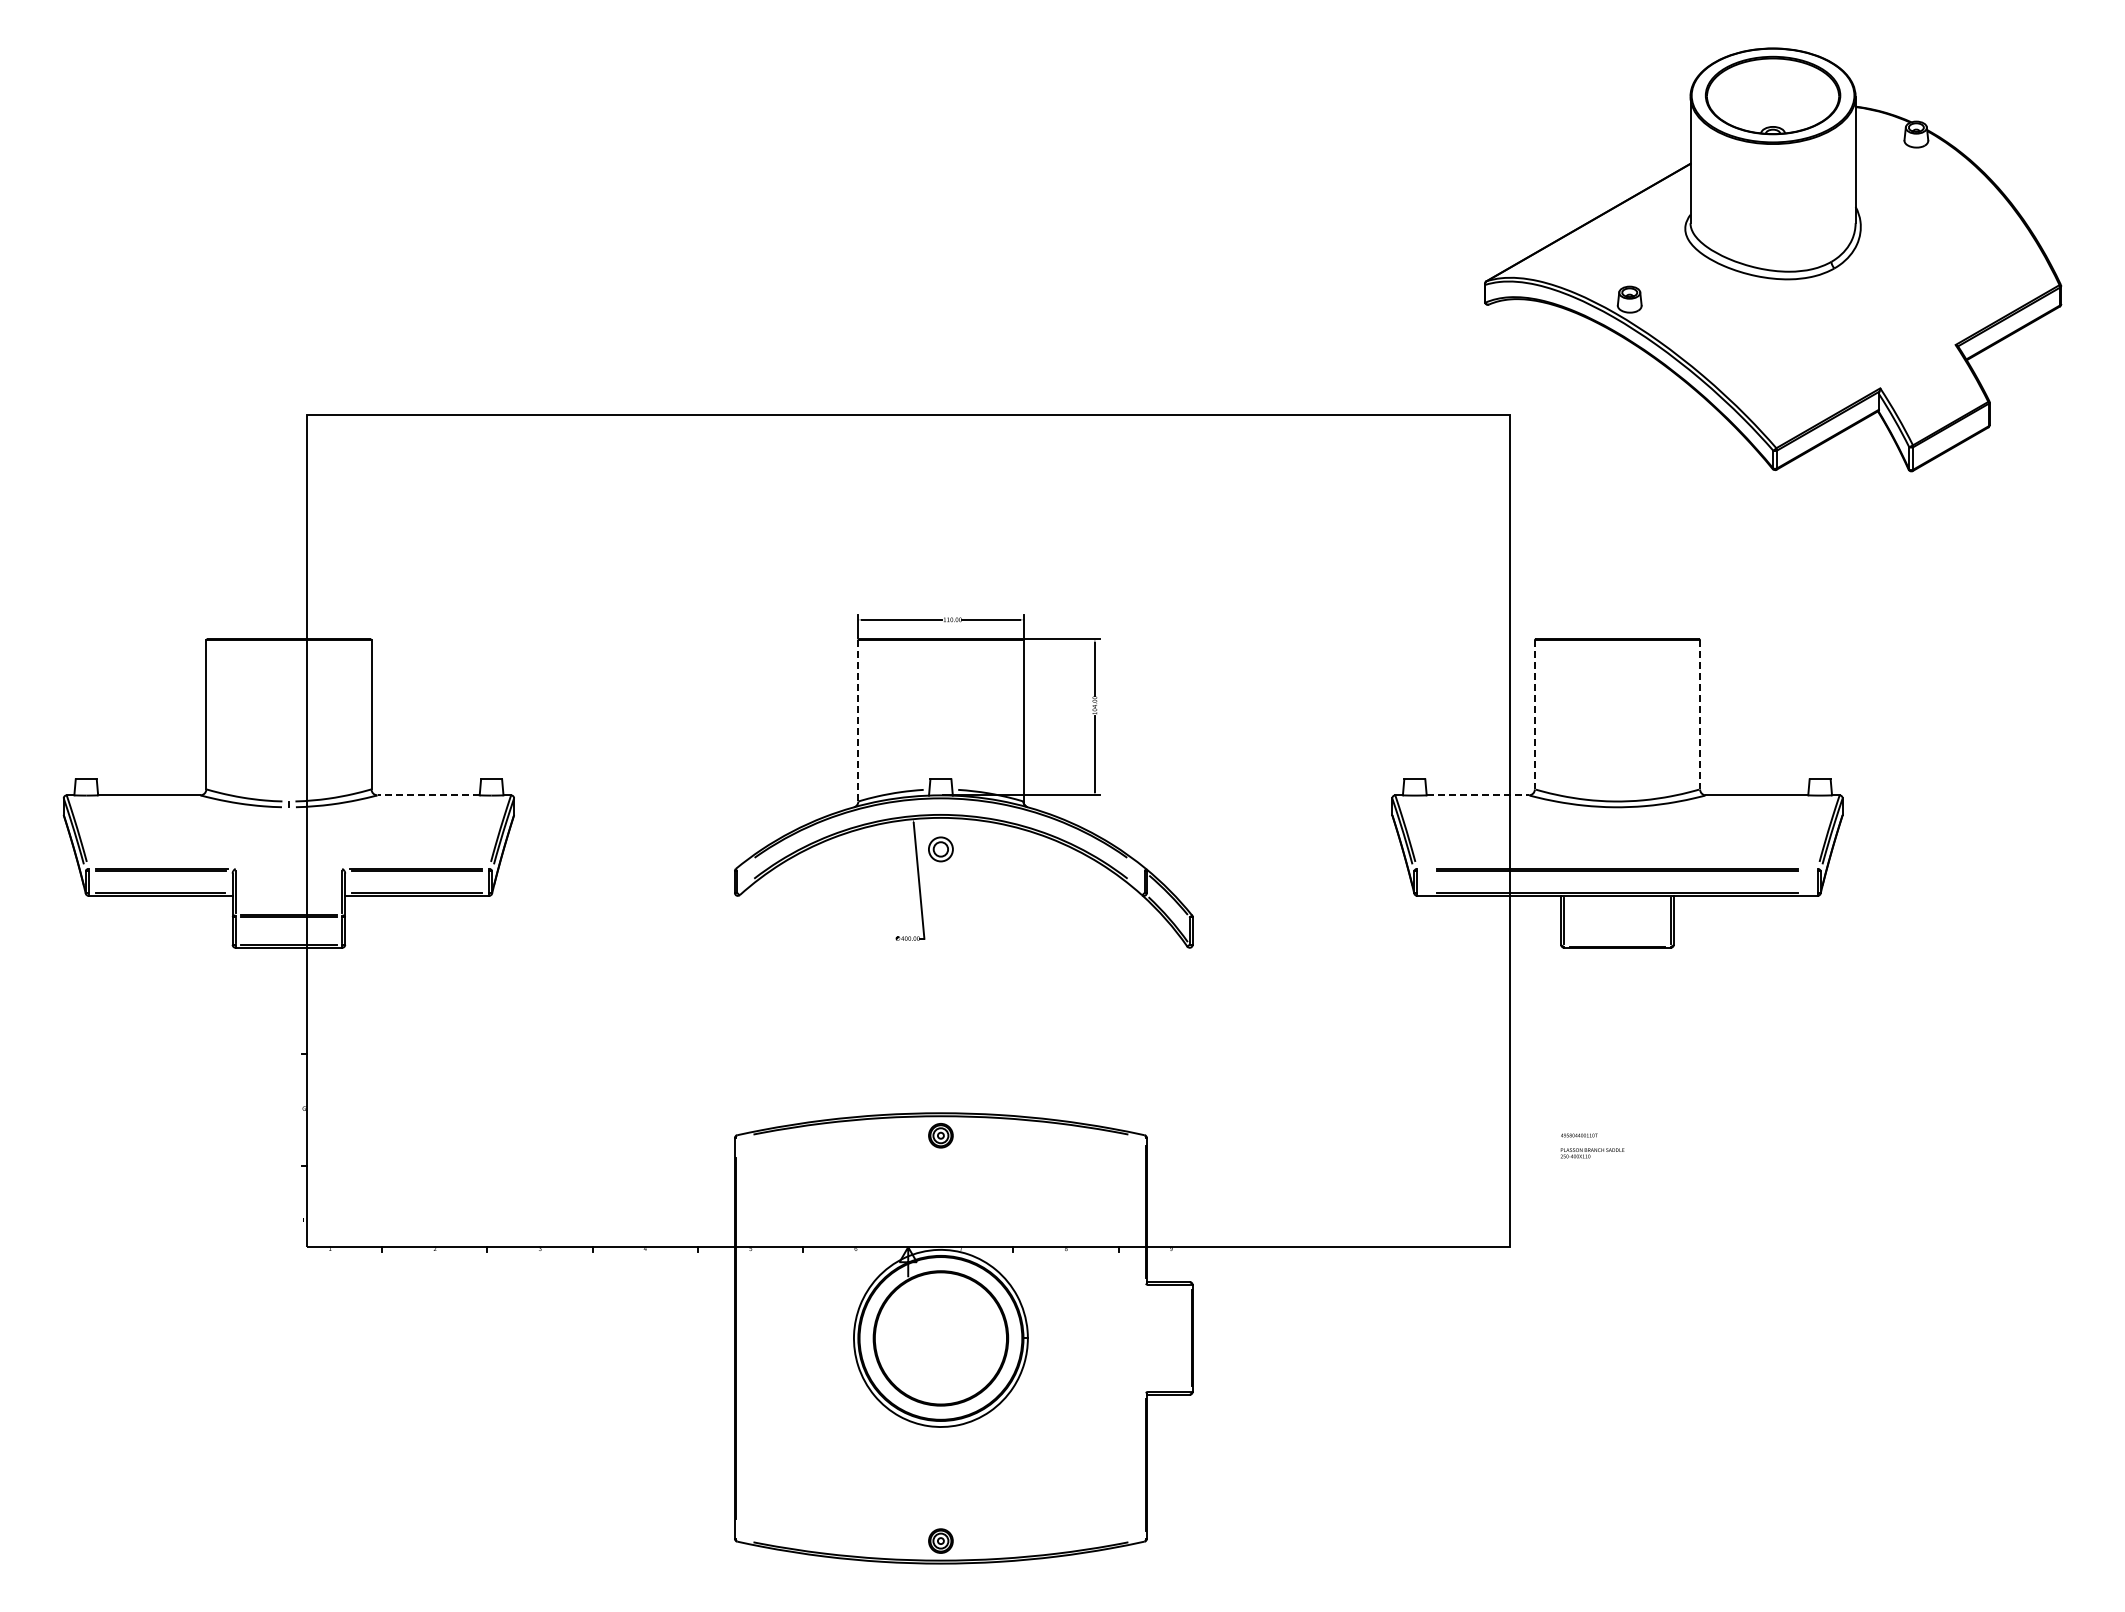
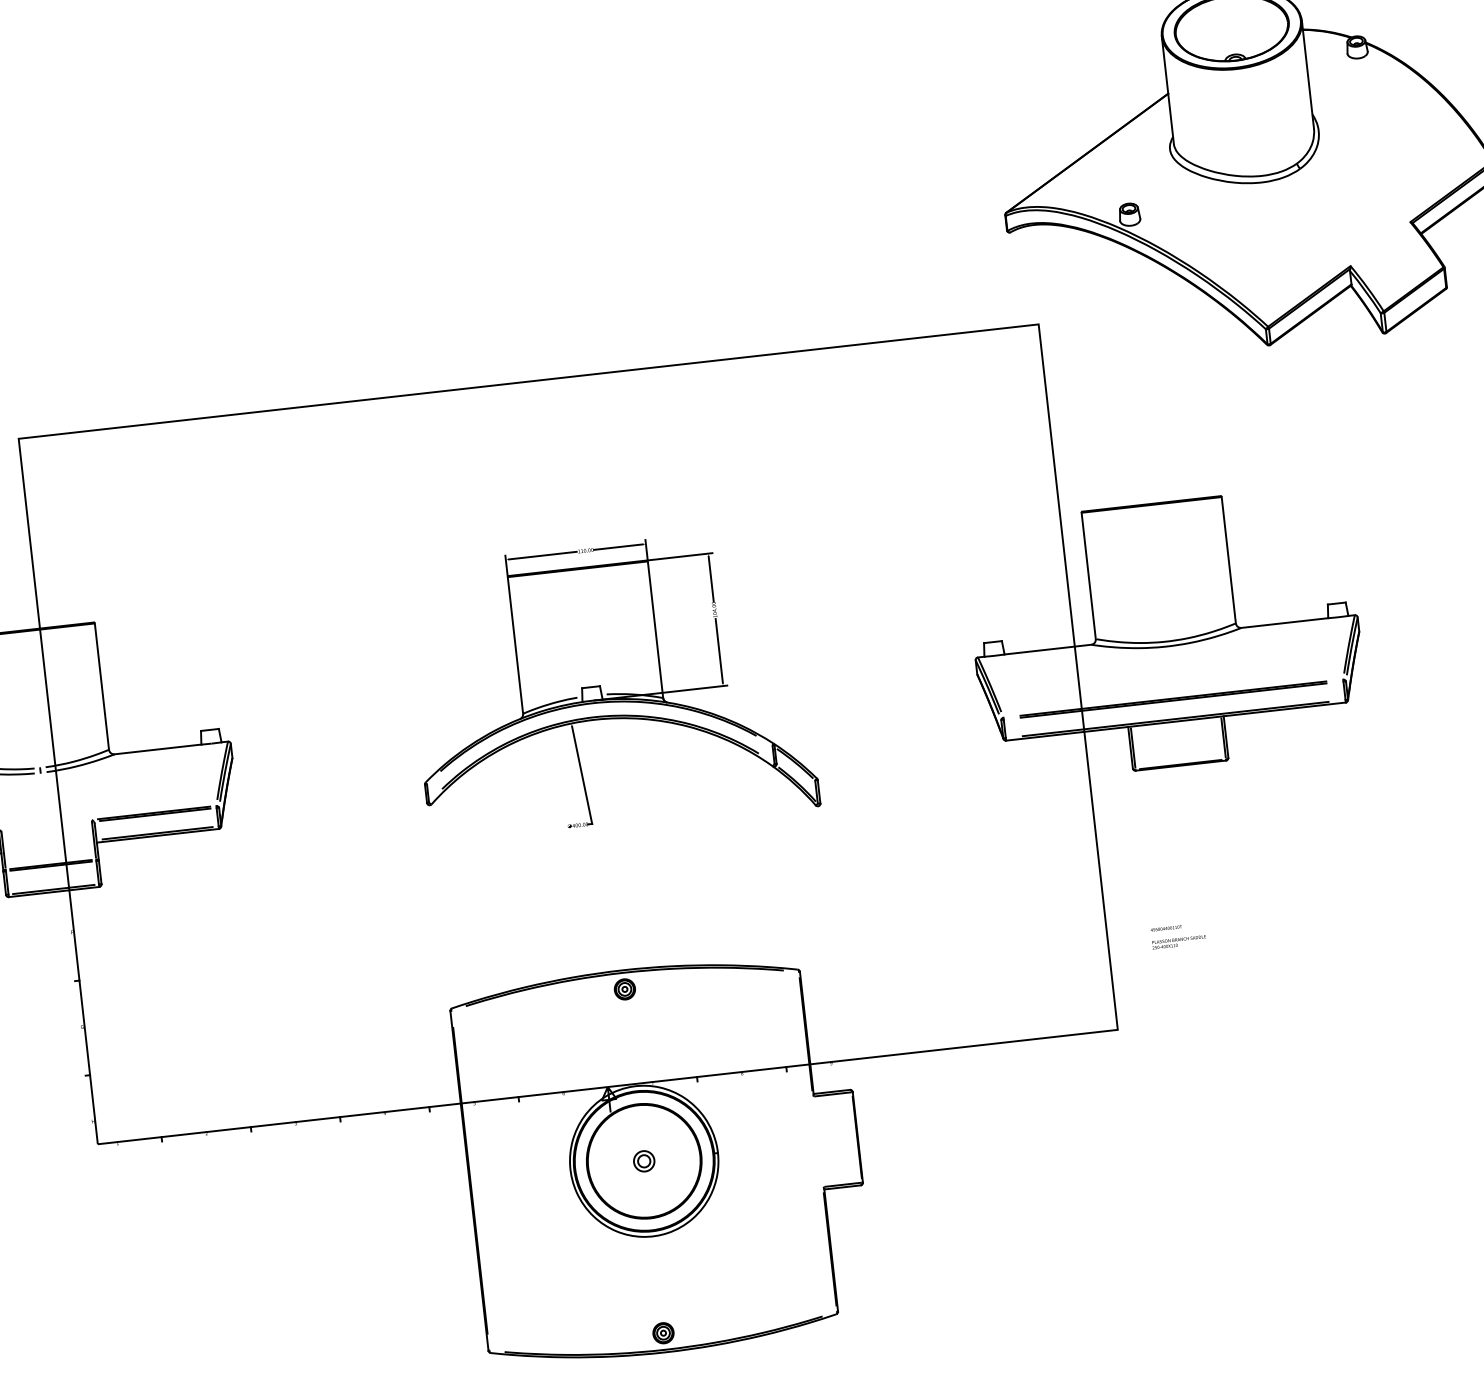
line: (1534, 715) -> (1088, 576), dashed -> solid
line: (1700, 715) -> (1229, 560), dashed -> solid
line: (858, 720) -> (515, 645), dashed -> solid
line: (428, 795) -> (157, 749), dashed -> solid
line: (1478, 795) -> (1048, 649), dashed -> solid
part: (940, 849) -> (643, 1161), moved

